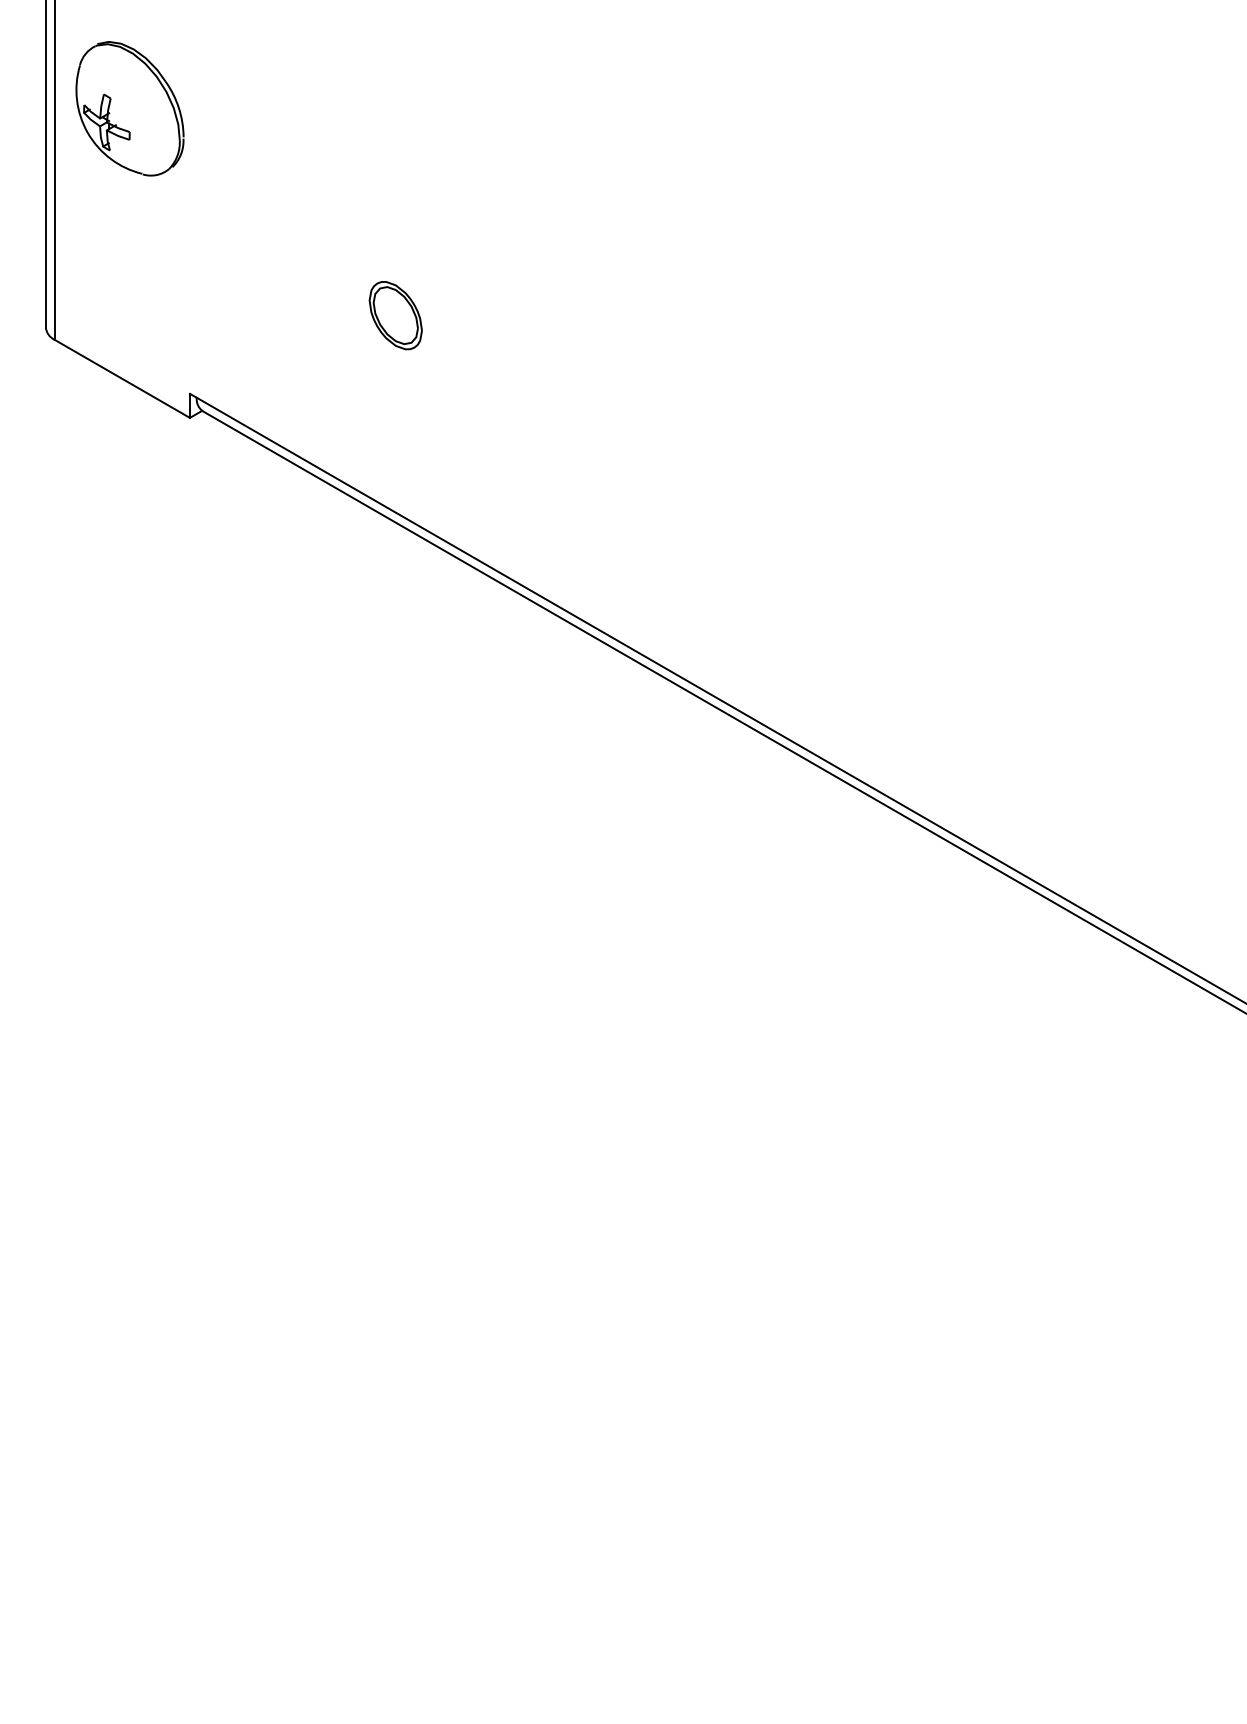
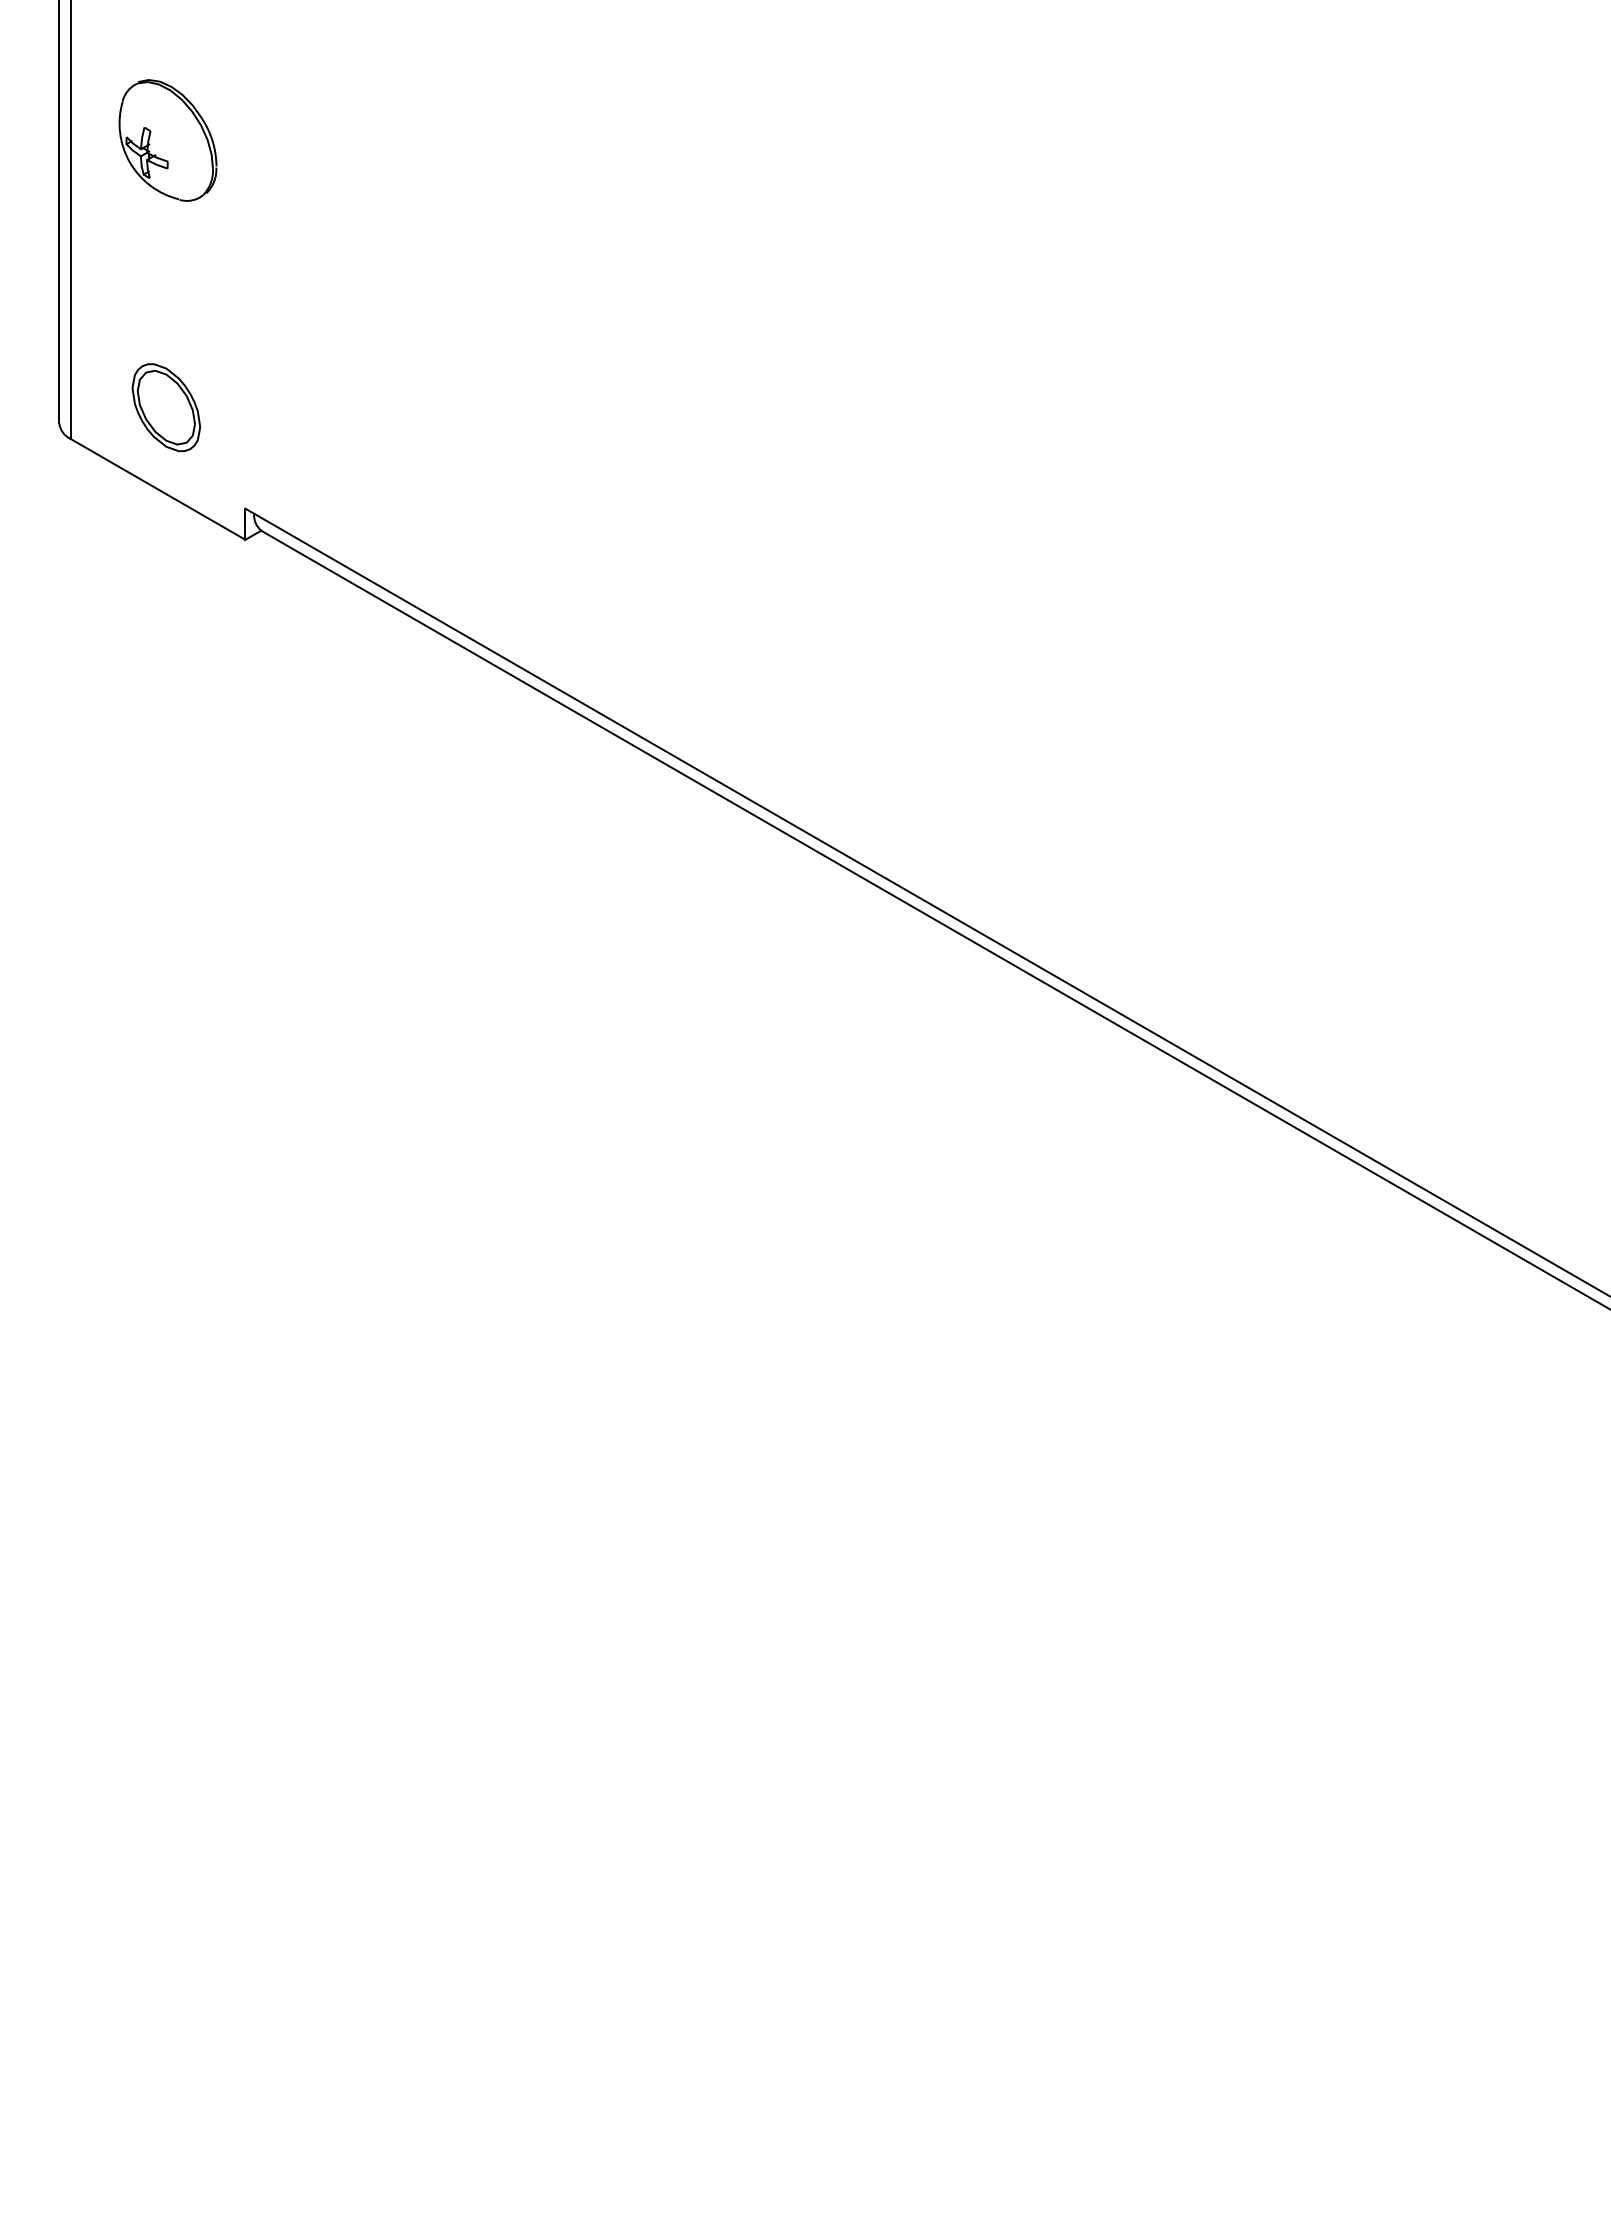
part: (129, 108) -> (167, 140), size x0.7
part: (395, 315) -> (165, 407), moved

